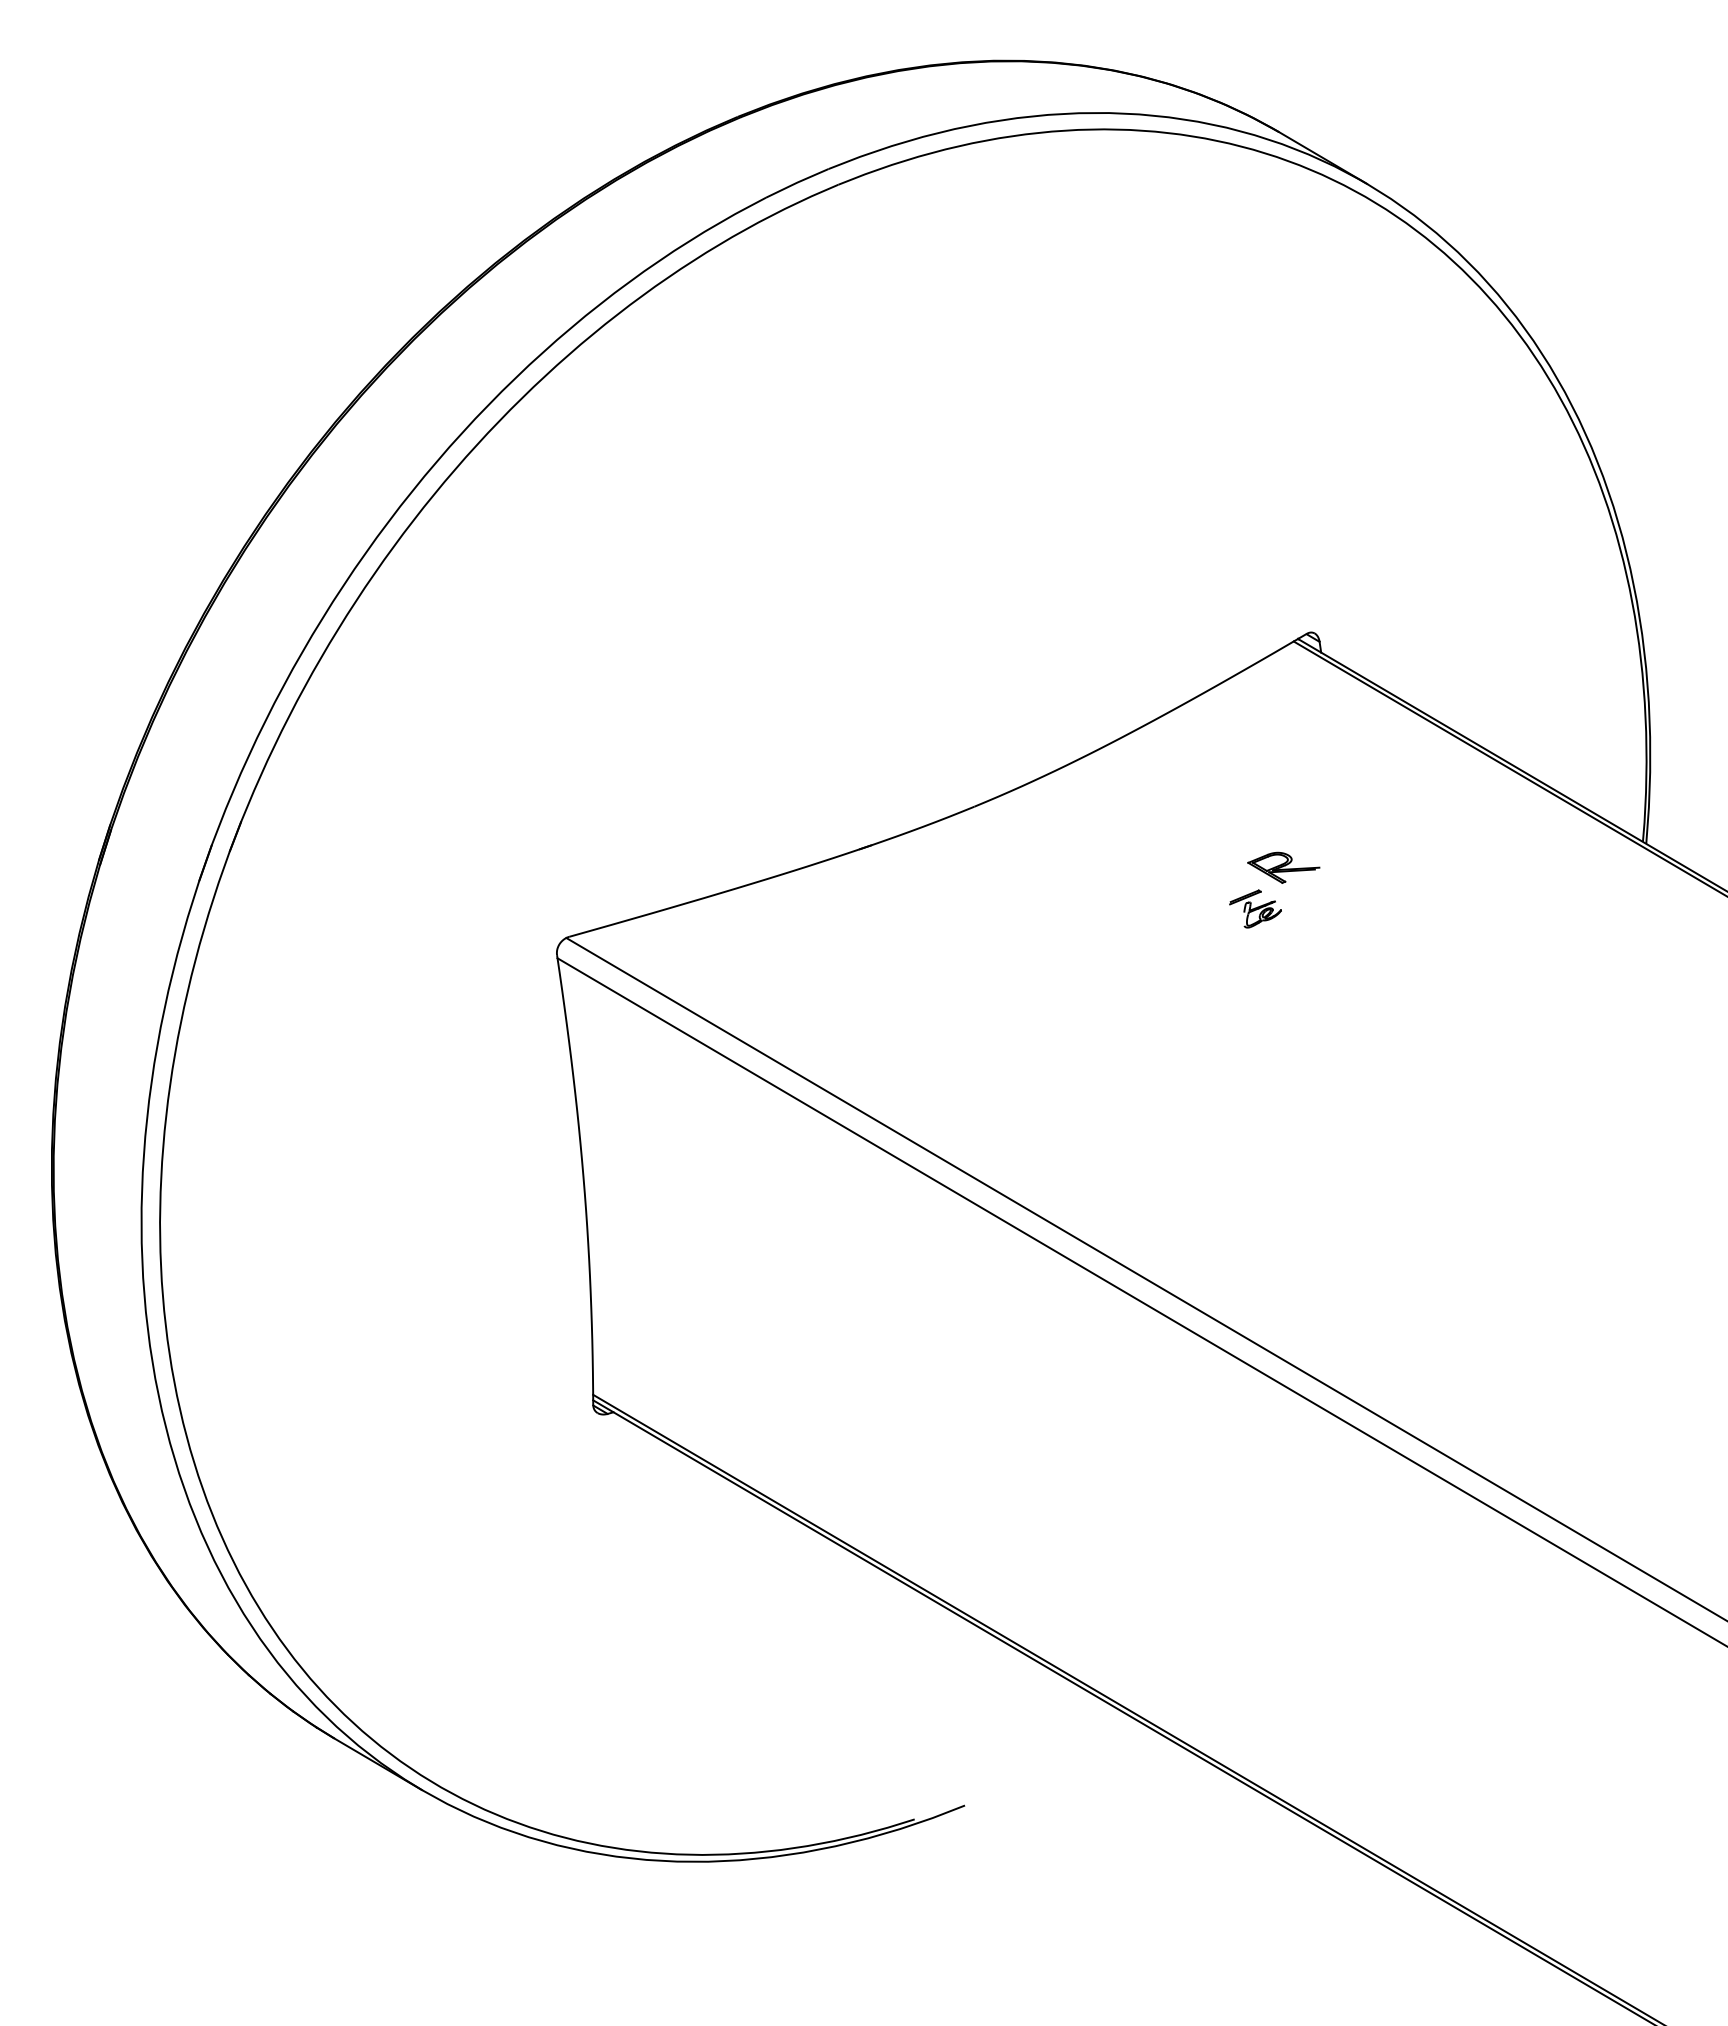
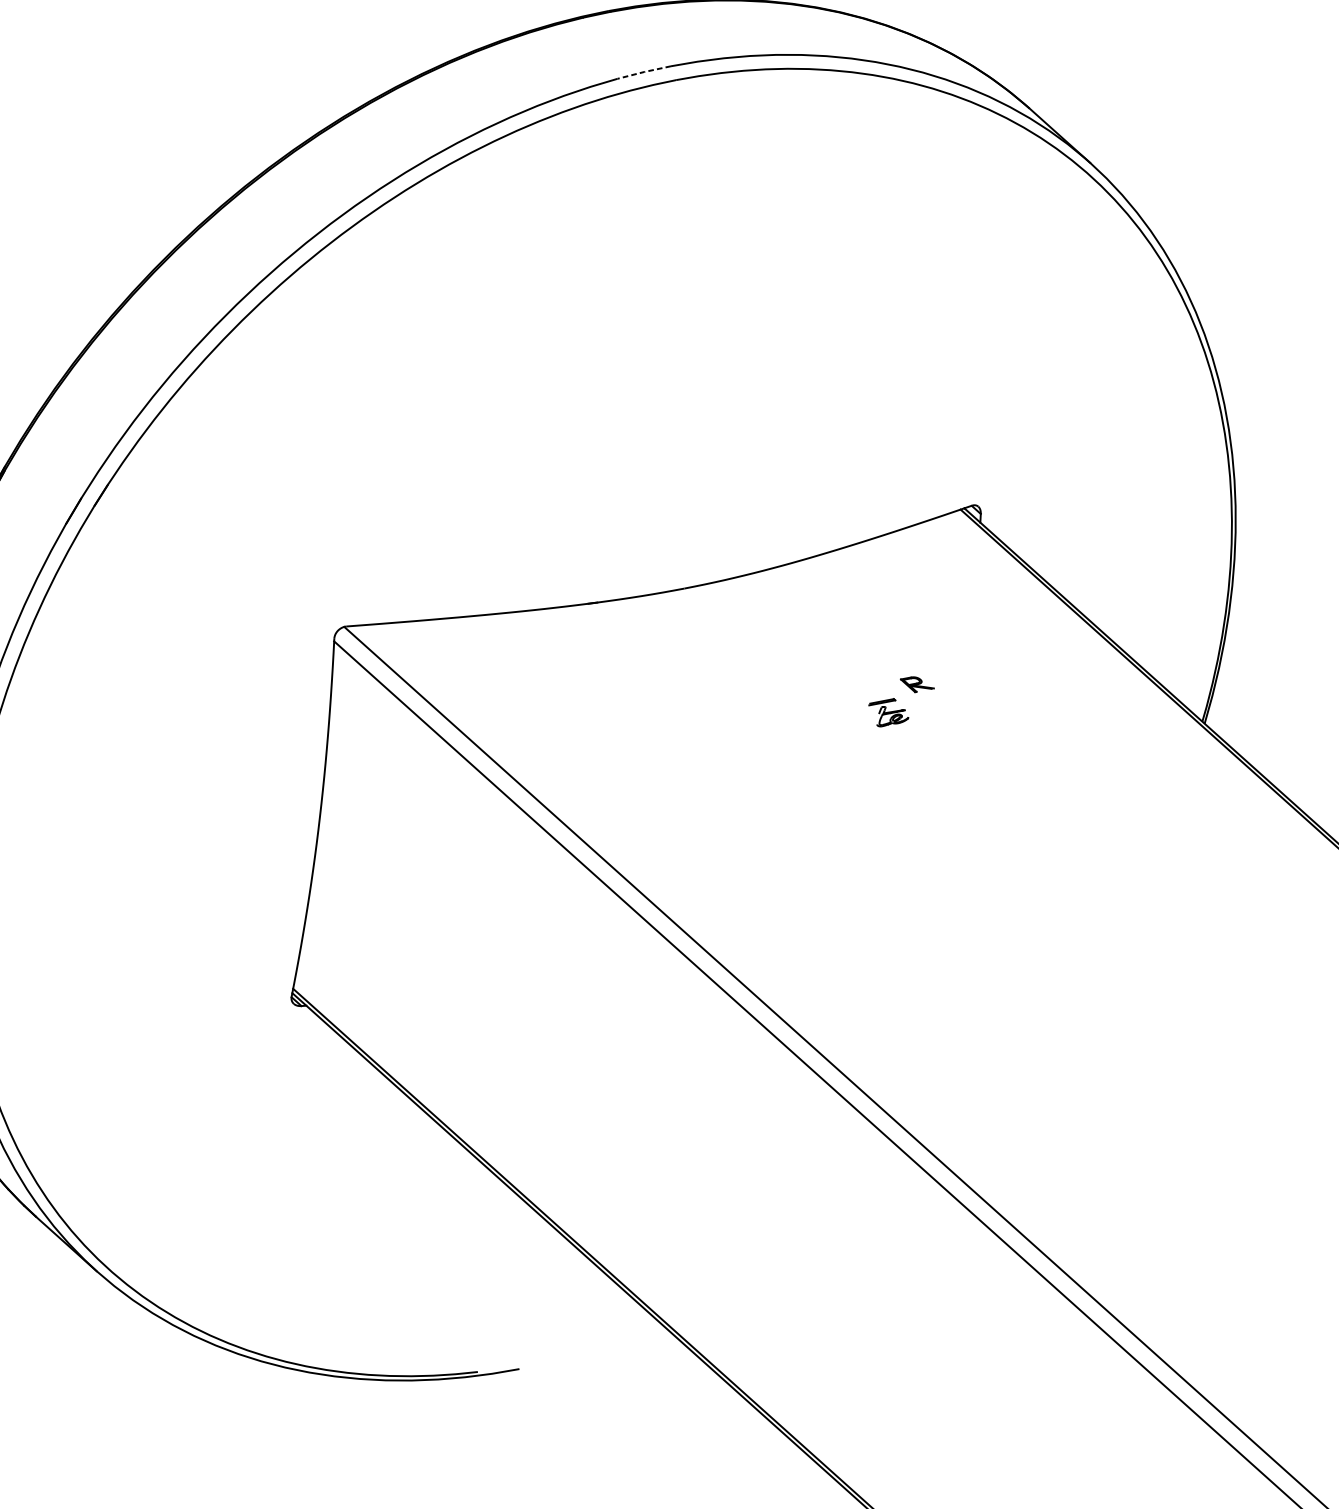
line: (797, 182) -> (644, 71), solid -> dashed
part: (1283, 867) -> (916, 684), size x0.6

